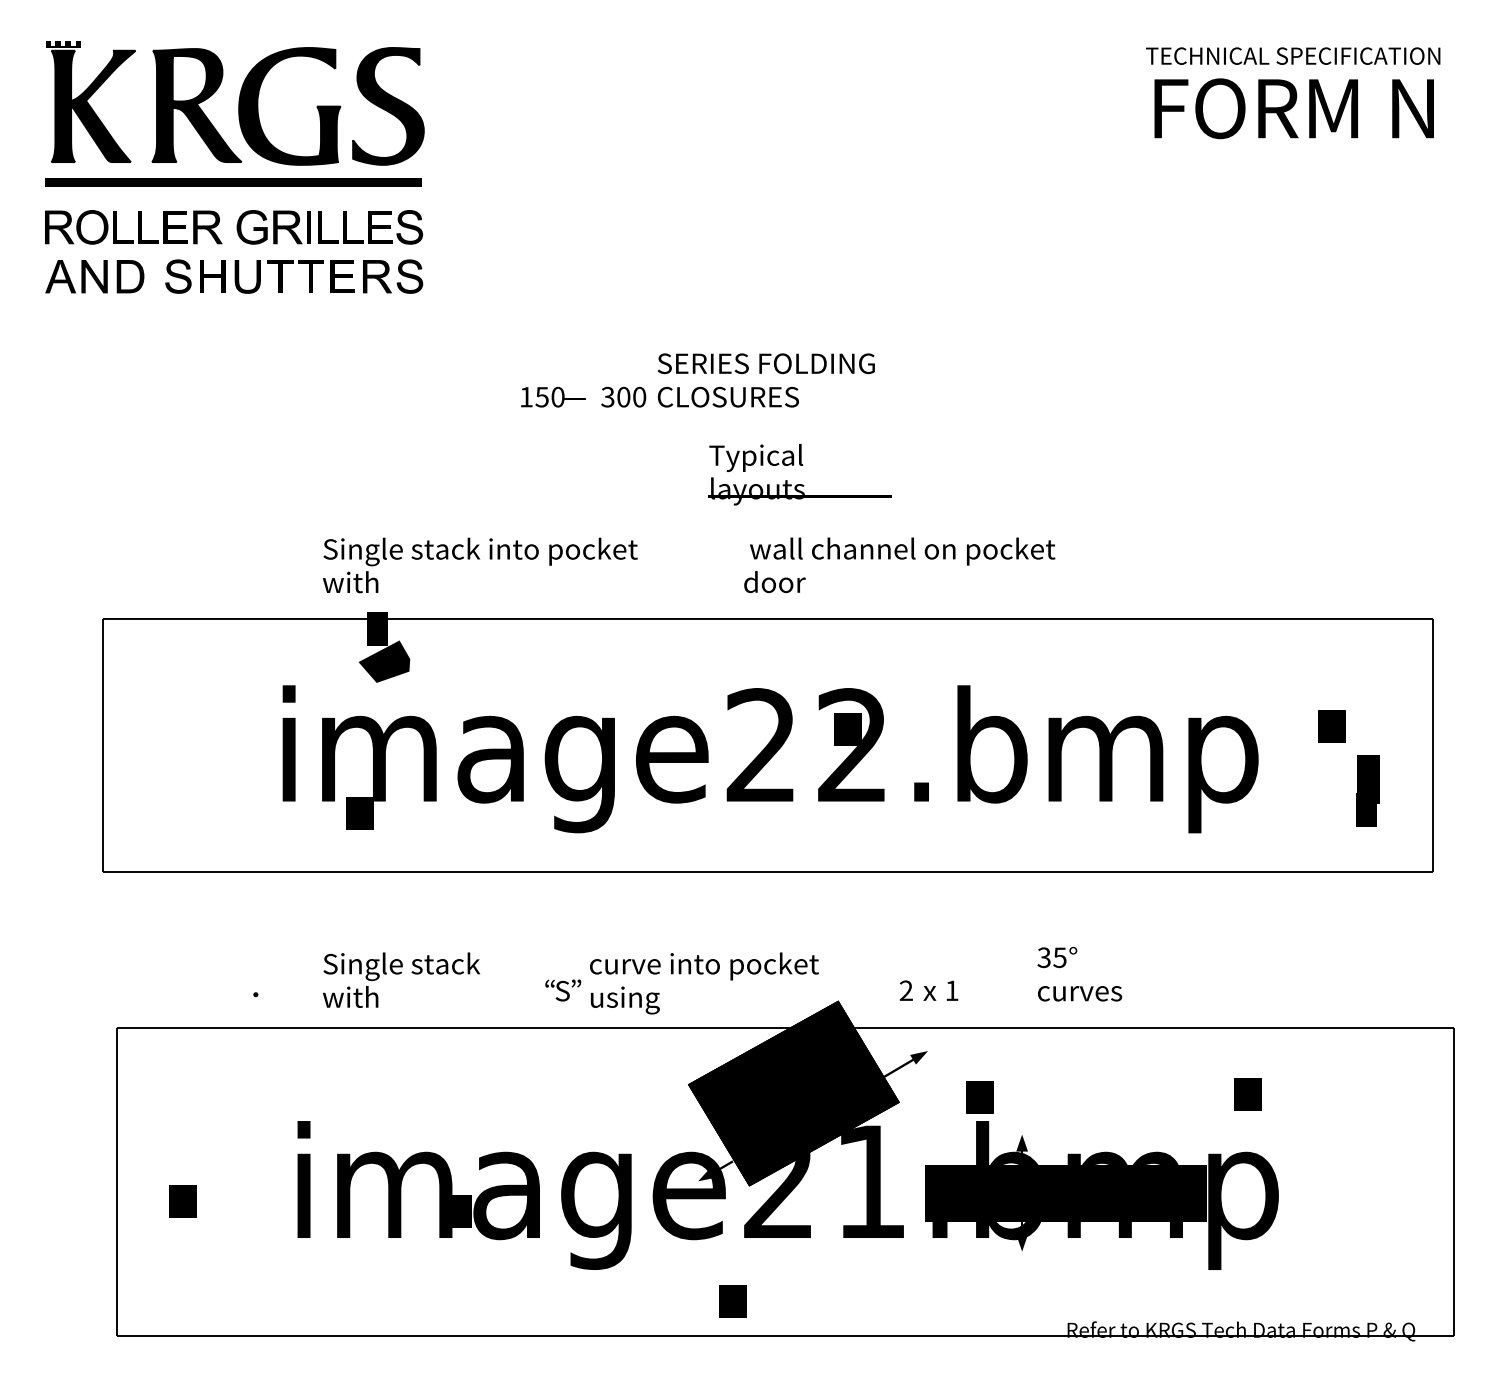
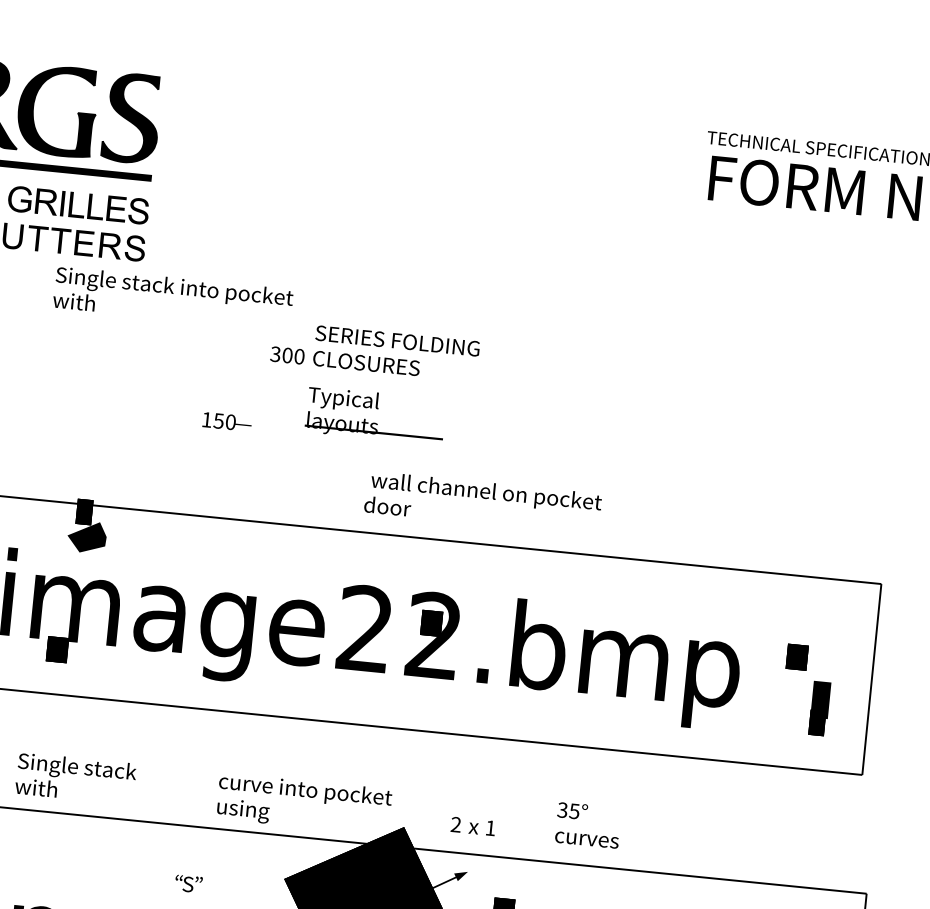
text: (553, 396) -> (227, 421), moved
text: (799, 474) -> (375, 415), moved
text: (480, 565) -> (173, 298), moved
text: (563, 990) -> (188, 883), moved

